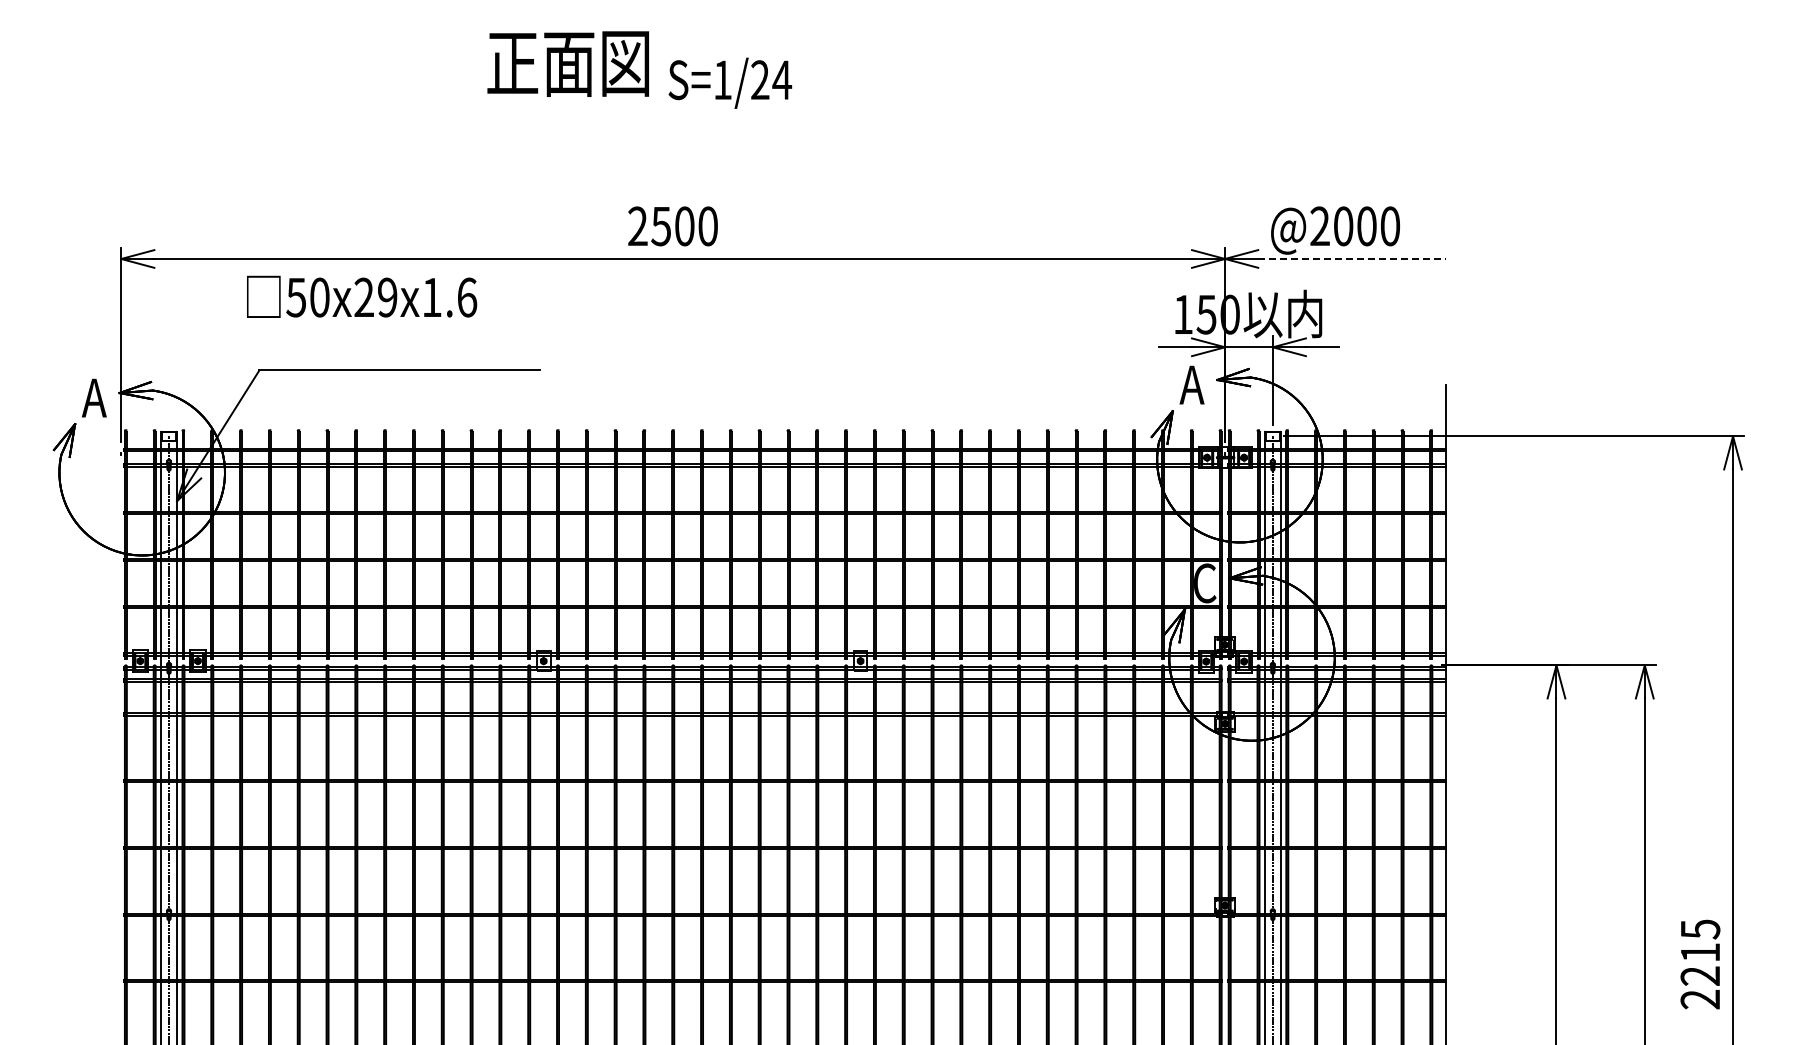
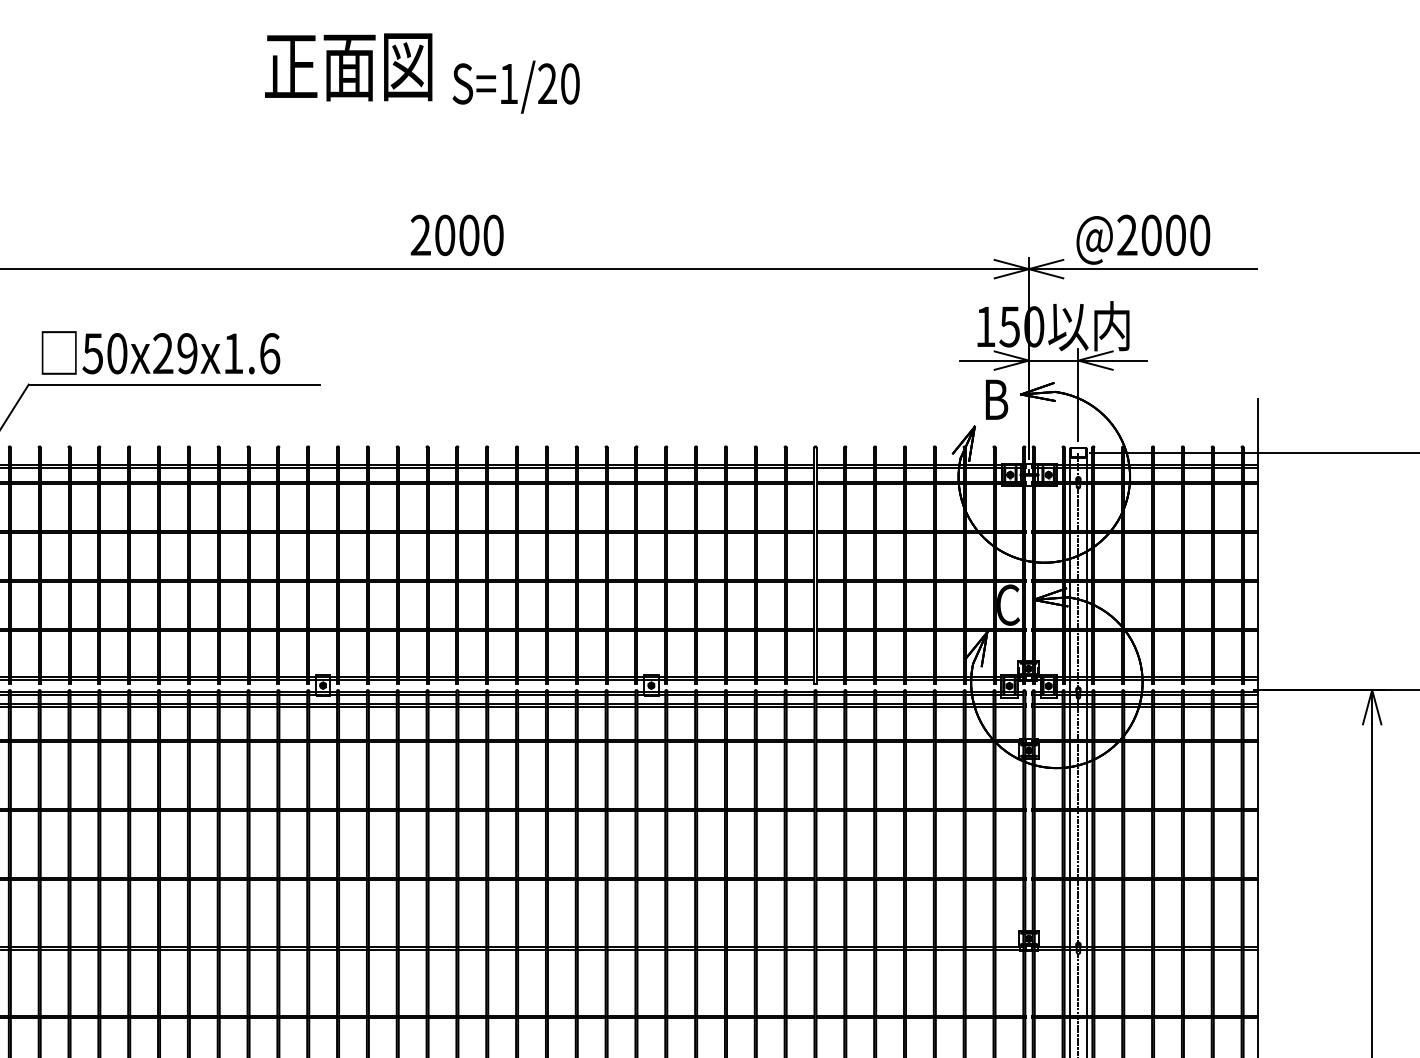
text: (782, 80) -> (570, 84), S=1/24 -> S=1/20
text: (661, 226) -> (445, 235), 2500 -> 2000
line: (1351, 258) -> (1159, 268), dashed -> solid
text: (362, 296) -> (161, 352), moved
text: (1191, 384) -> (994, 399), A -> B

